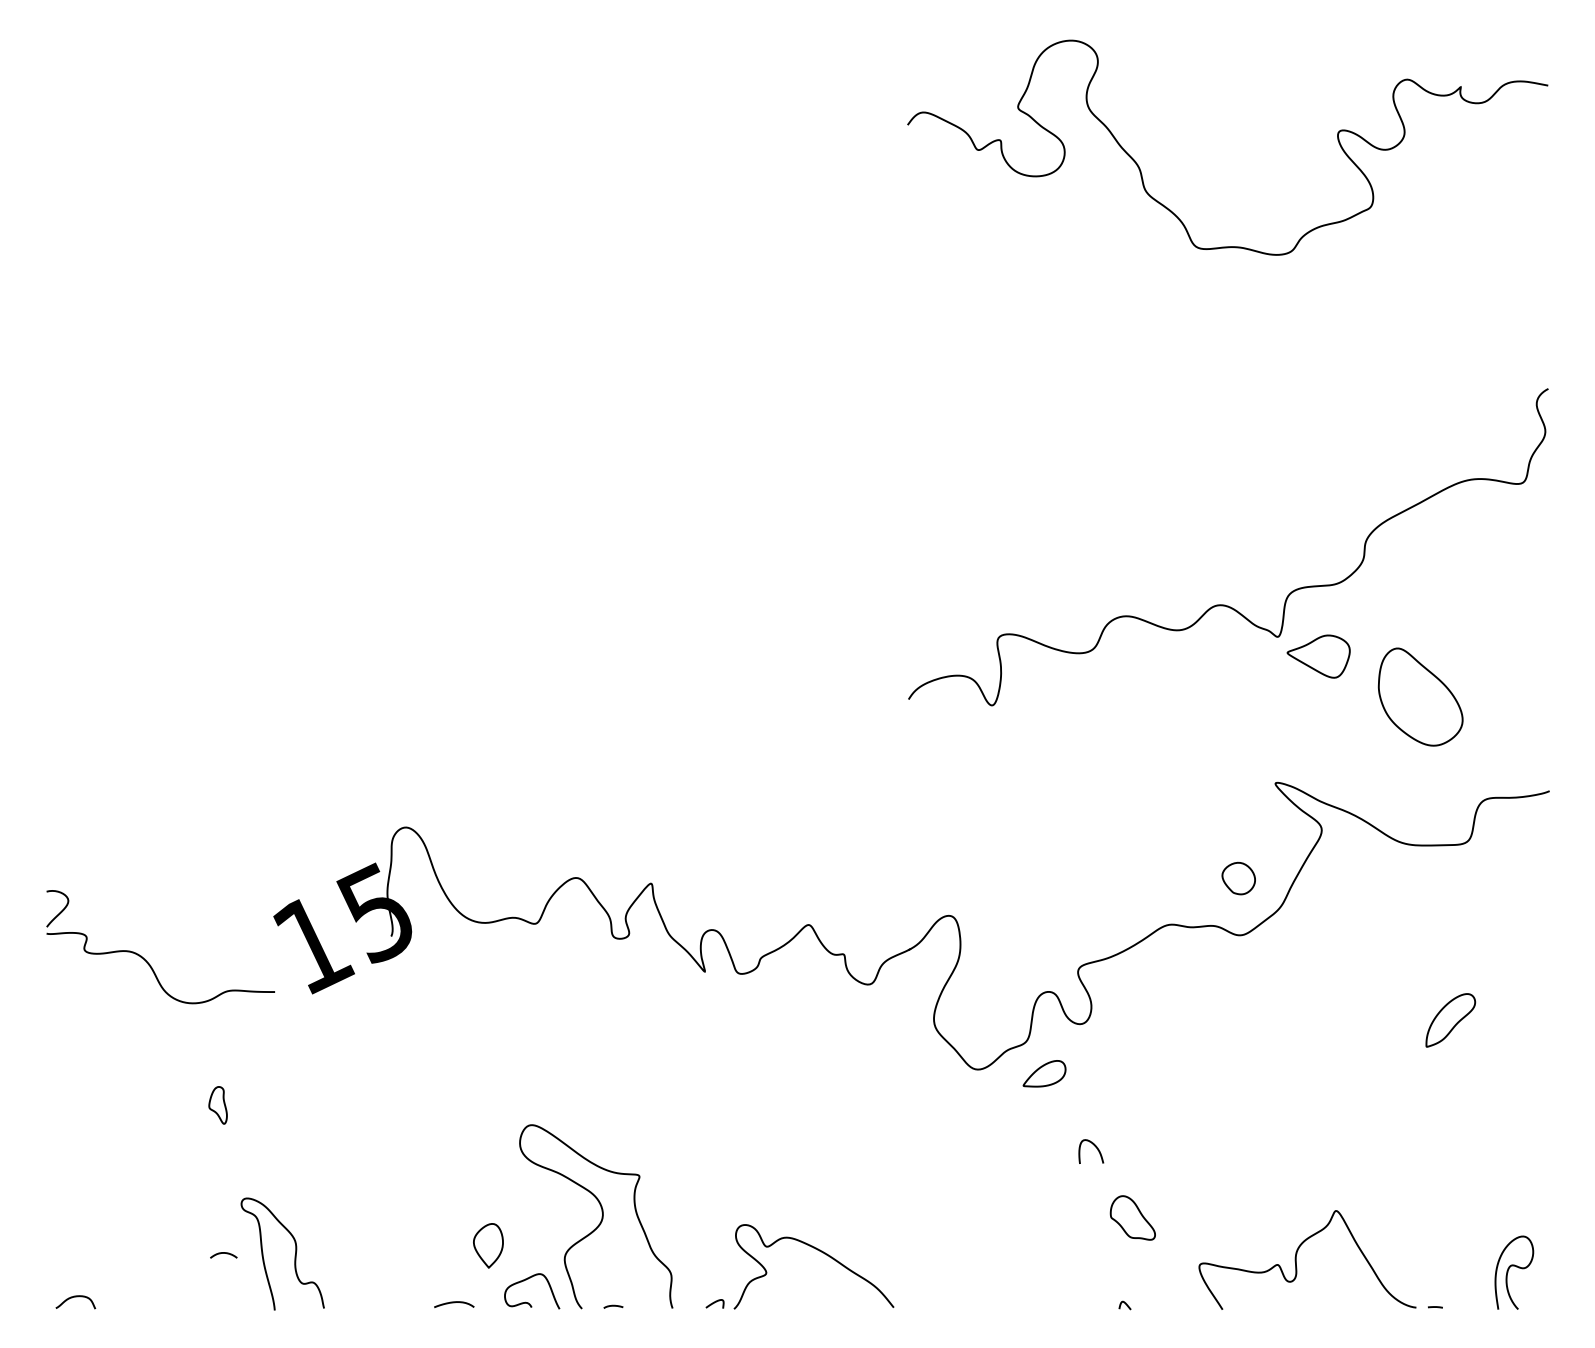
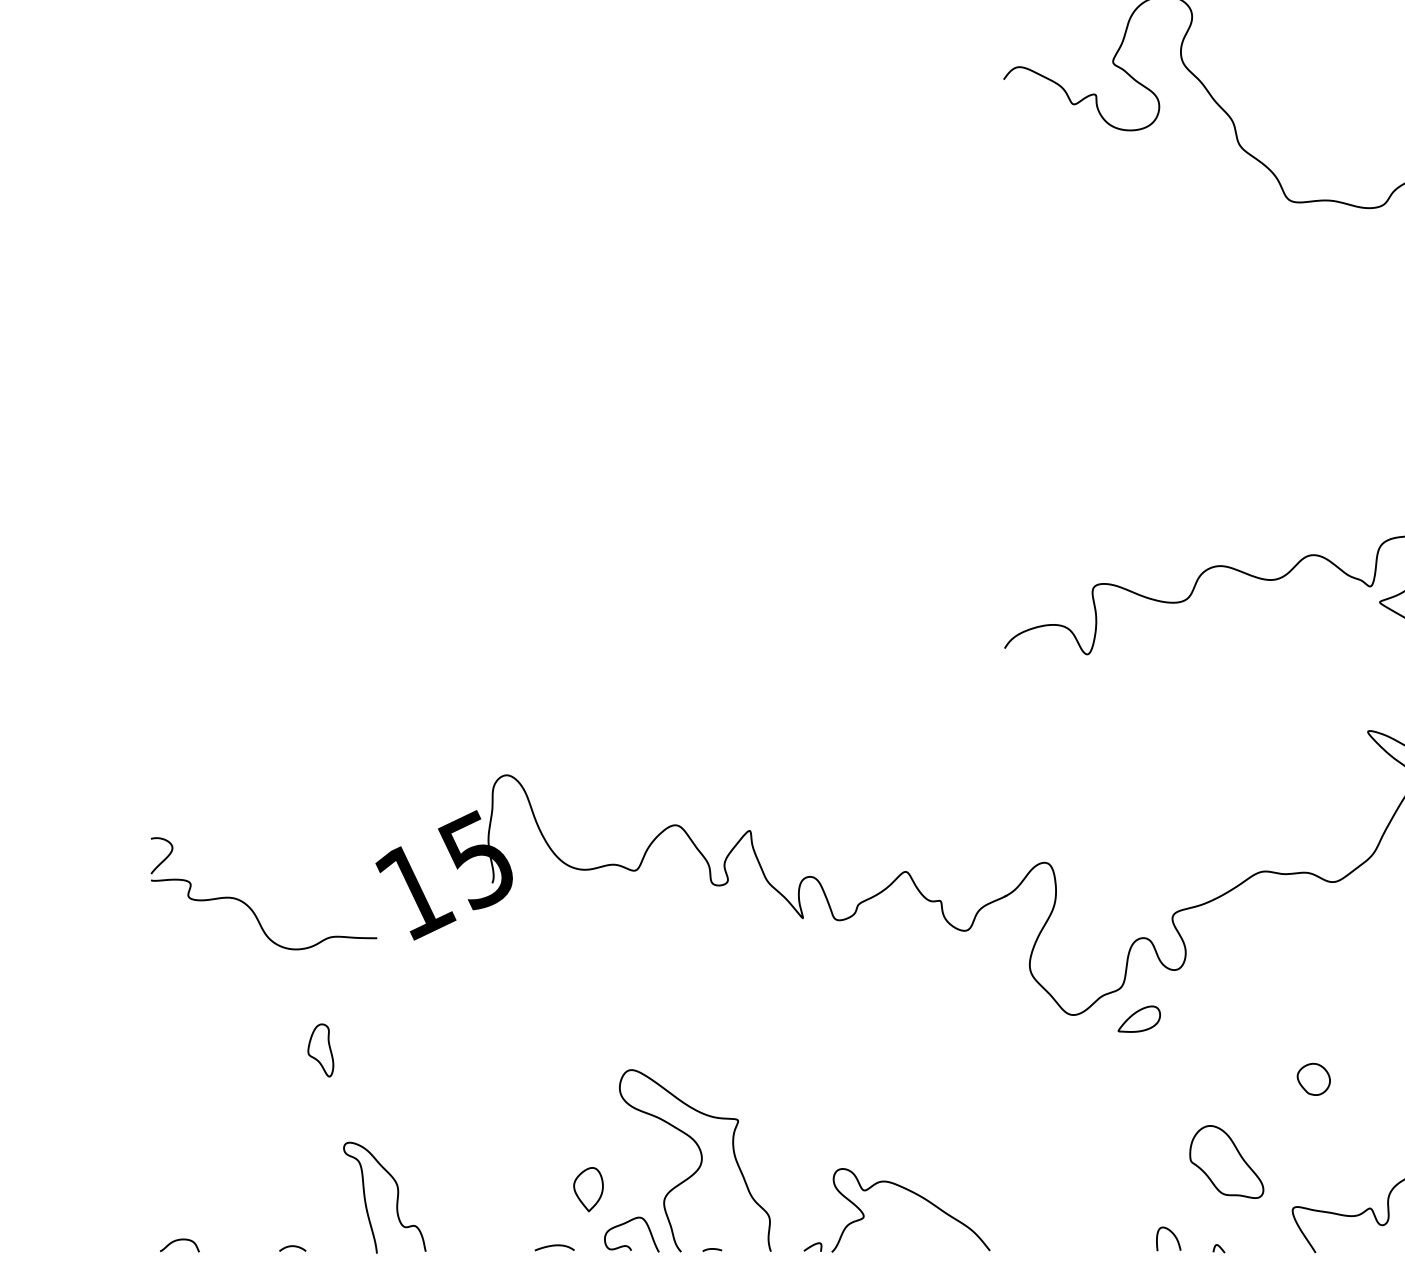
part: (1238, 878) -> (1313, 1079), moved
part: (217, 1105) -> (320, 1050), size x1.43
curve: (1095, 1147) -> (1172, 1234), moved
part: (1132, 1217) -> (1226, 1161), size x1.67
curve: (223, 1253) -> (292, 1246), moved

